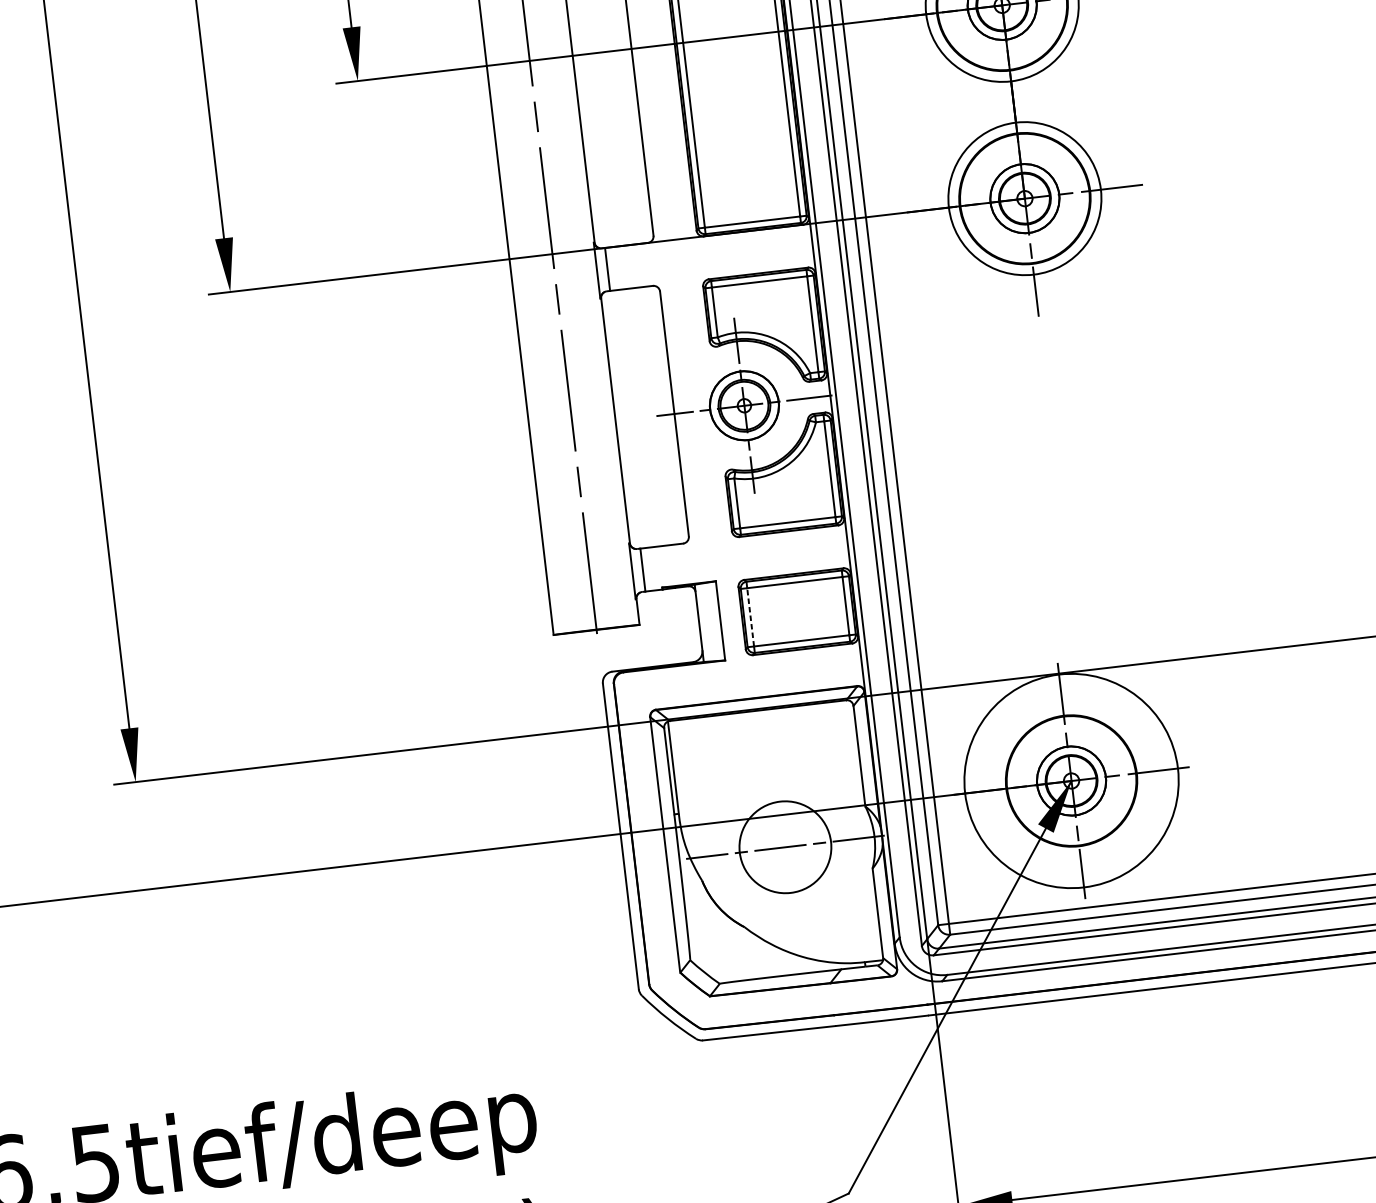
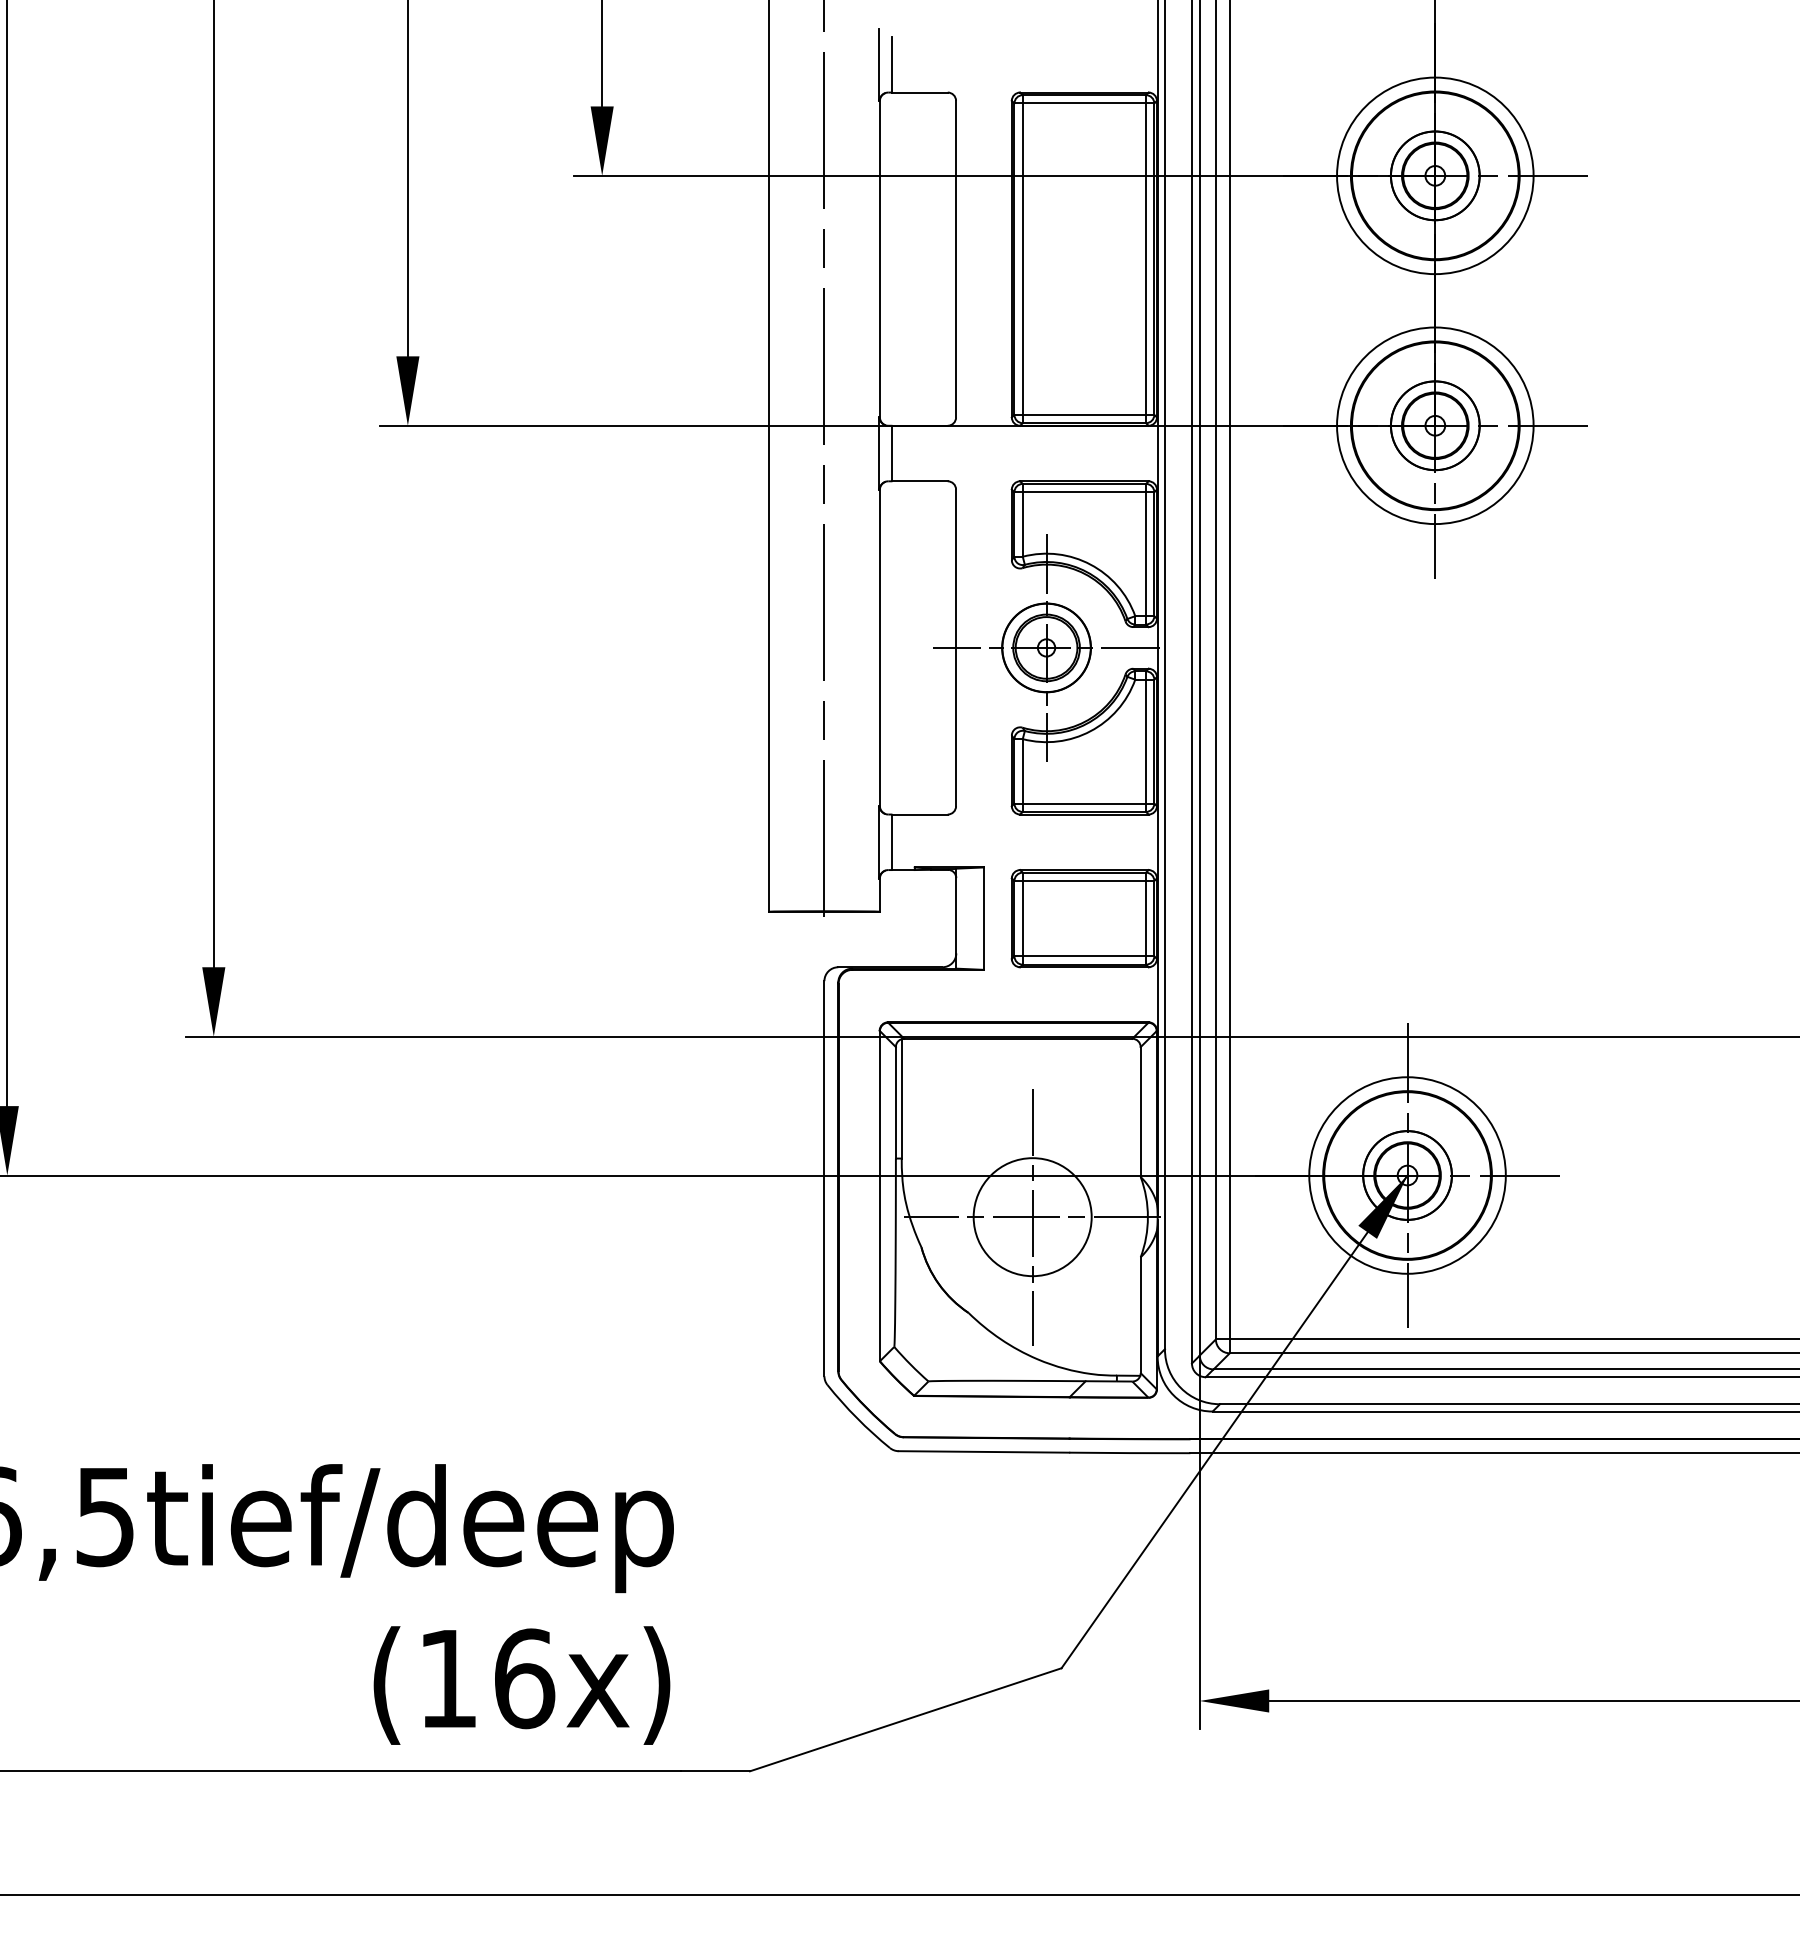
line: (750, 617) -> (1022, 918), dashed -> solid
circle: (1071, 781) -> (1407, 1175), size x0.71
line: (785, 846) -> (1032, 1216), added

